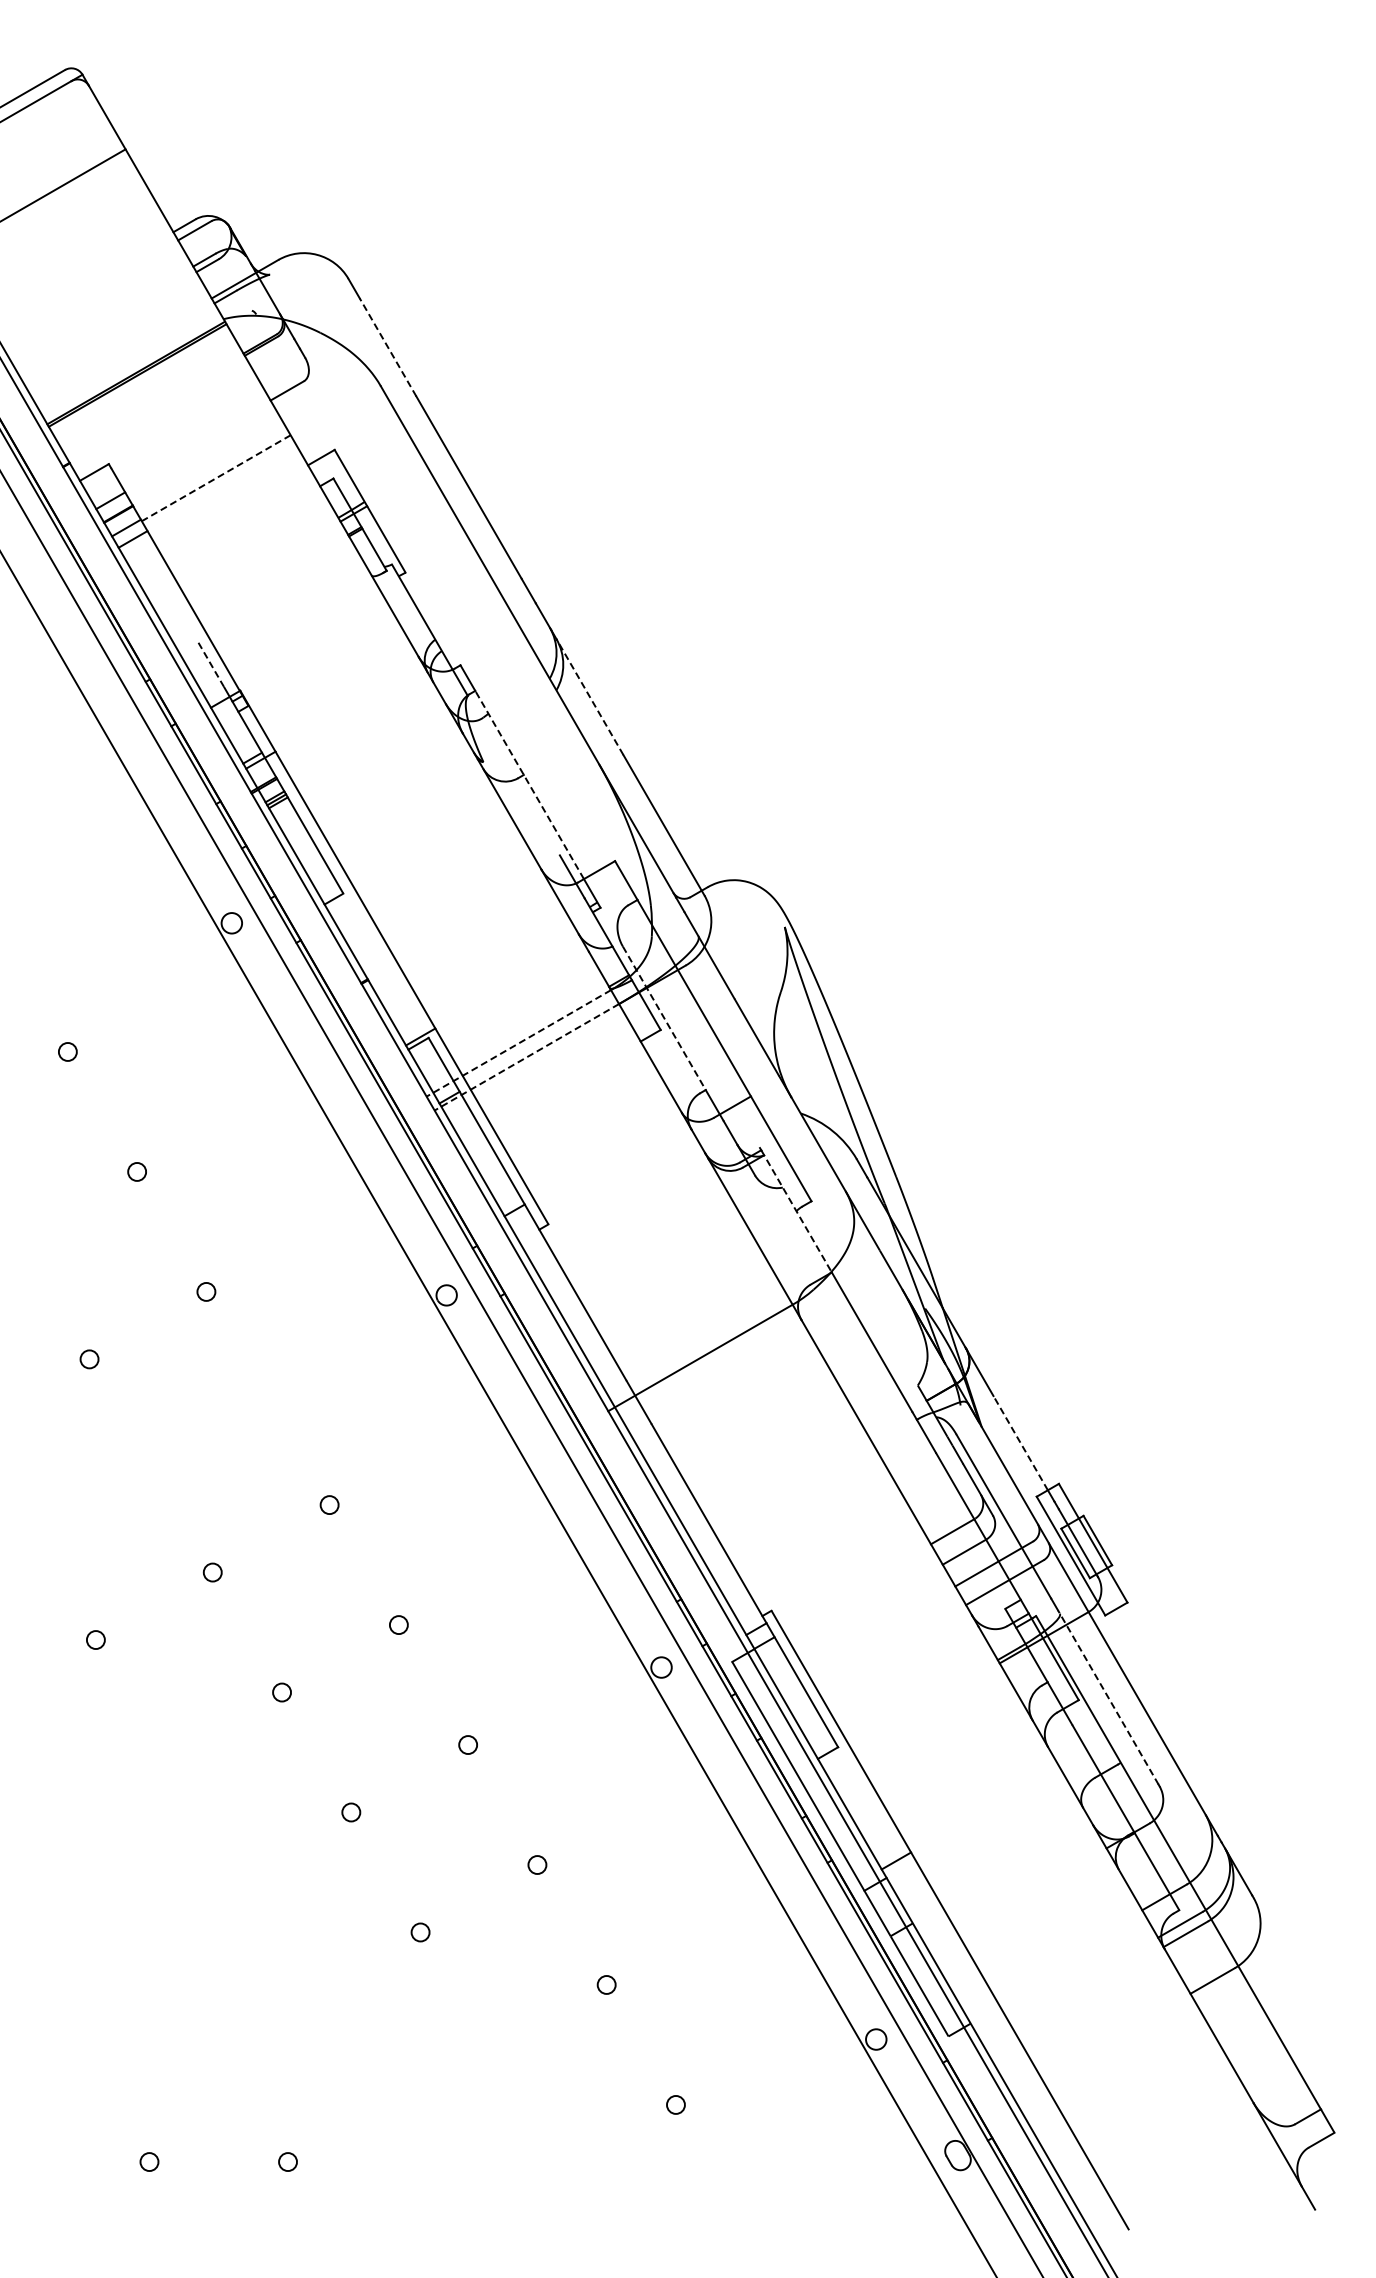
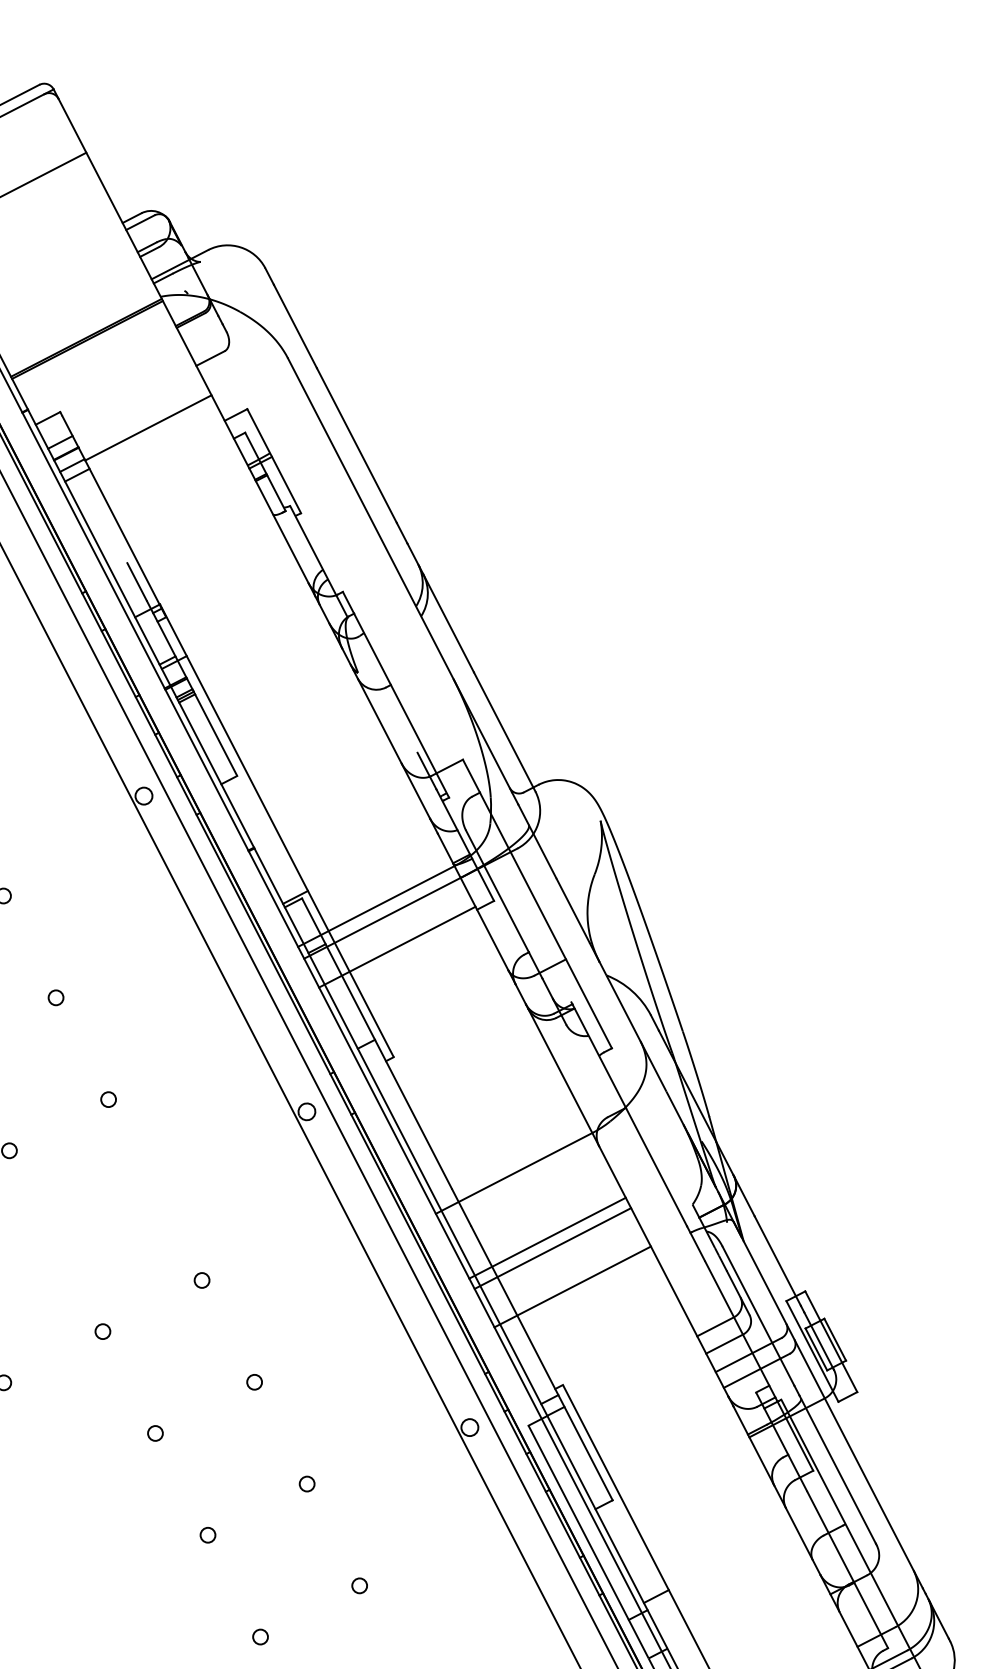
line: (388, 347) -> (295, 326), dashed -> solid
line: (216, 478) -> (148, 428), dashed -> solid
line: (211, 665) -> (137, 582), dashed -> solid
line: (589, 697) -> (448, 623), dashed -> solid
line: (529, 785) -> (395, 693), dashed -> solid
line: (664, 1018) -> (497, 891), dashed -> solid
line: (518, 1043) -> (376, 906), dashed -> solid
line: (526, 1057) -> (382, 918), dashed -> solid
line: (546, 1091) -> (397, 947), added
line: (796, 1211) -> (599, 1056), dashed -> solid
line: (744, 1434) -> (547, 1238), added
line: (1020, 1442) -> (775, 1255), dashed -> solid
line: (751, 1446) -> (552, 1248), added
line: (777, 1491) -> (572, 1286), added
line: (1108, 1697) -> (837, 1469), dashed -> solid

